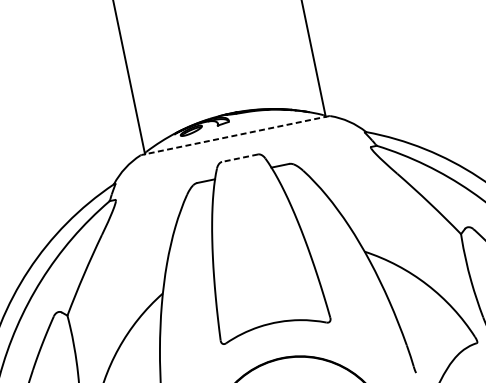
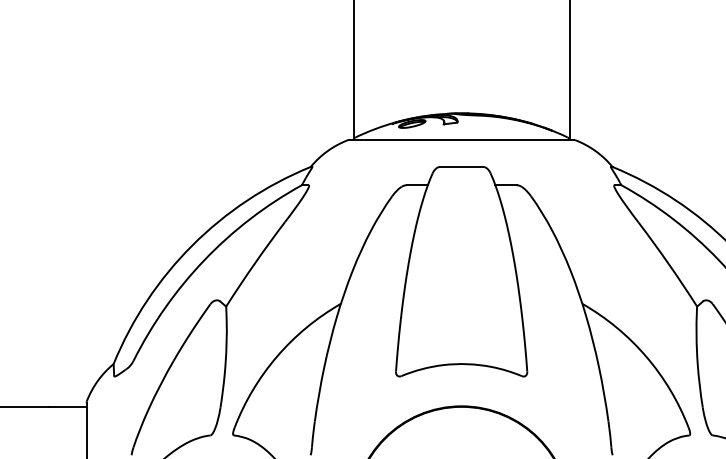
line: (235, 135) -> (461, 139), dashed -> solid
line: (239, 157) -> (461, 166), dashed -> solid

